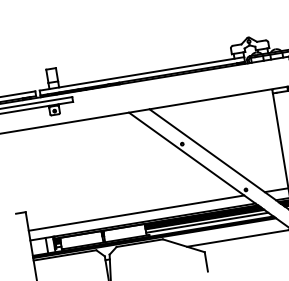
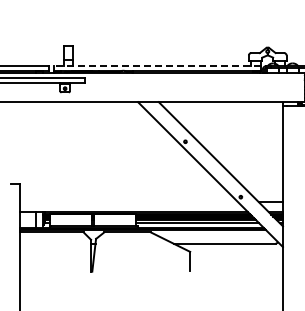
line: (141, 74) -> (156, 66), solid -> dashed
line: (136, 213) -> (129, 202), removed

